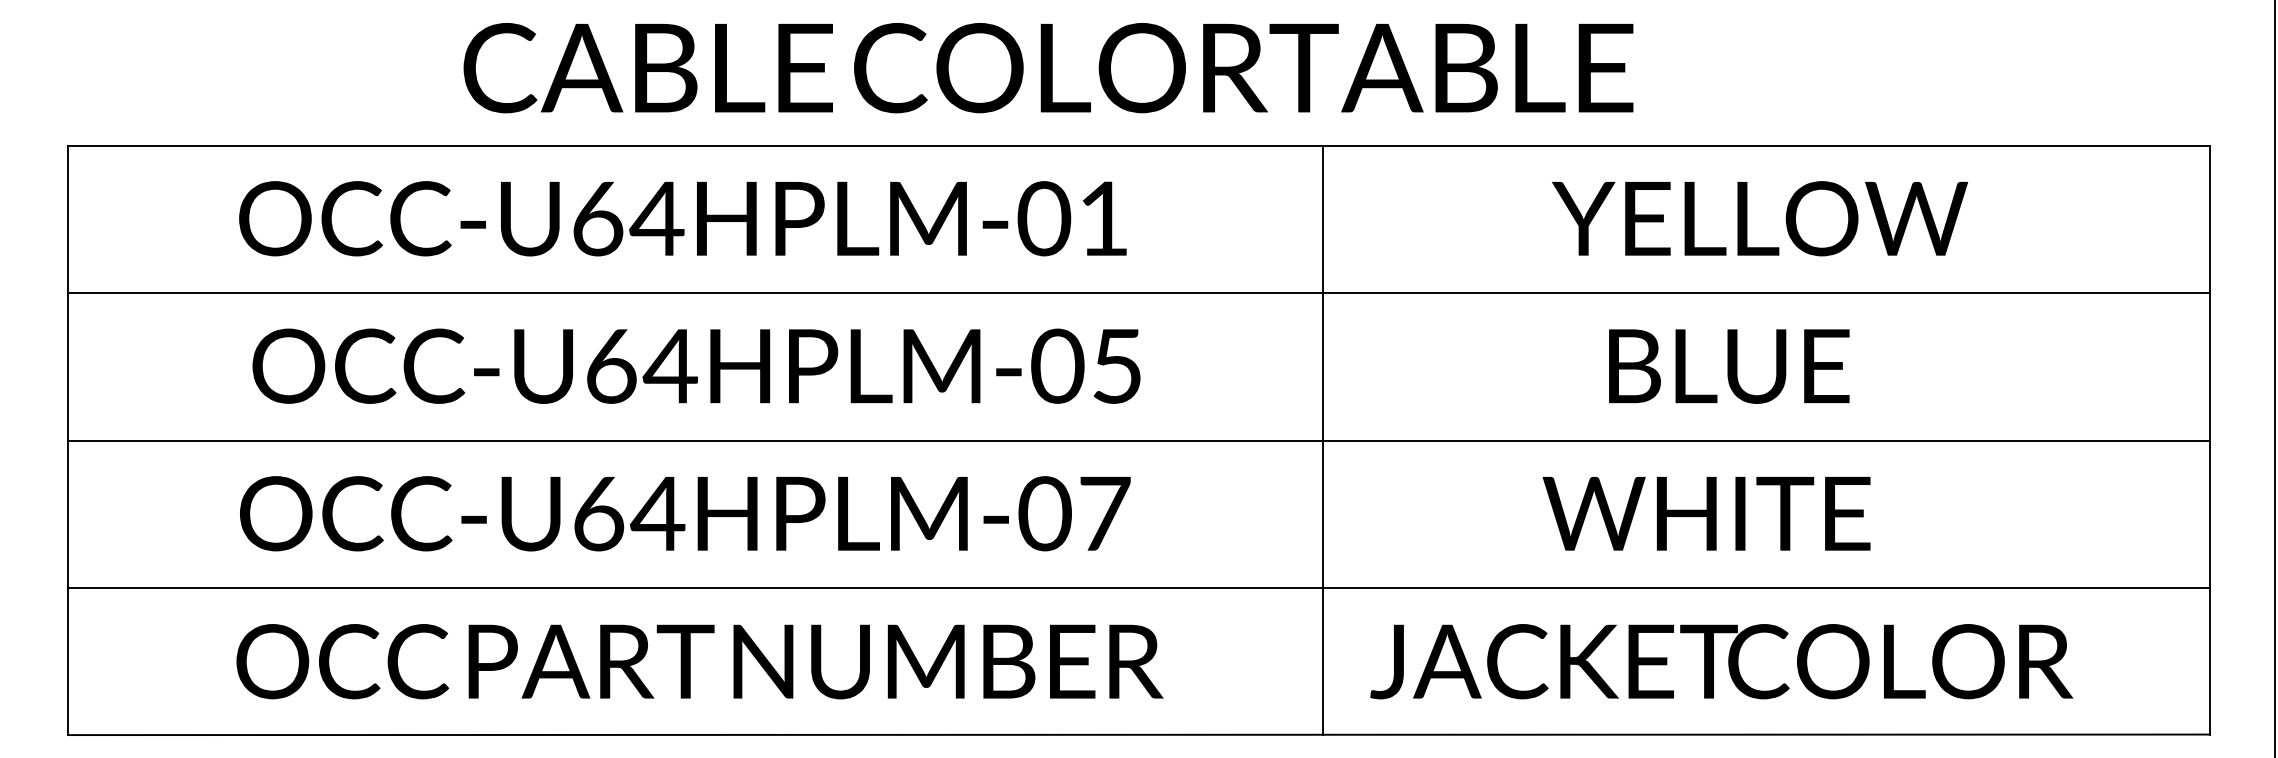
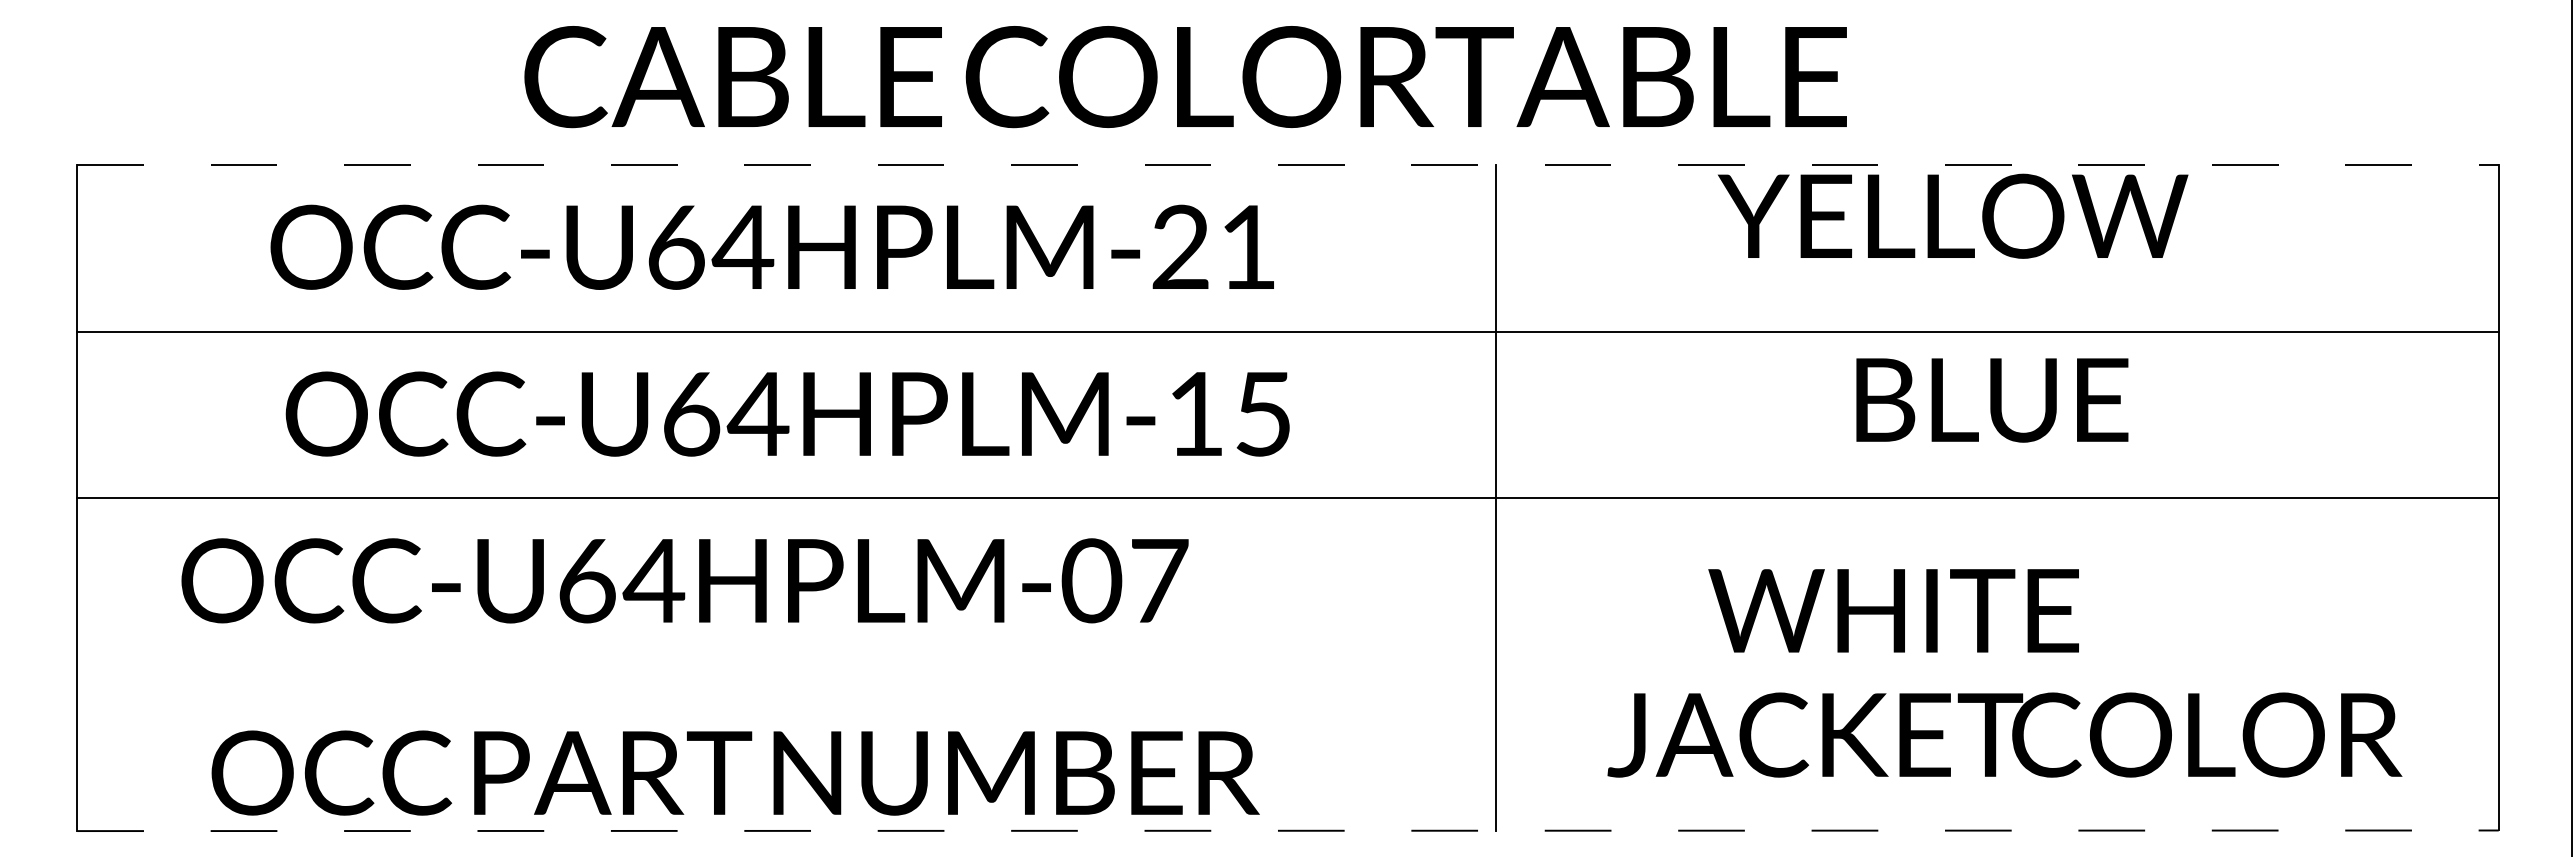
line: (1138, 145) -> (1287, 164), solid -> dashed
text: (1043, 218) -> (1180, 247), OCC-U64HPLM-01 -> OCC-U64HPLM-21
text: (1760, 218) -> (1953, 215), moved
text: (1058, 365) -> (1196, 413), OCC-U64HPLM-05 -> OCC-U64HPLM-15
text: (1729, 366) -> (1992, 400), moved
text: (684, 513) -> (684, 580), moved
text: (1706, 513) -> (1893, 610), moved
line: (1138, 588) -> (1287, 665), removed
text: (699, 661) -> (735, 772), moved
text: (1721, 661) -> (2004, 734), moved
line: (1138, 734) -> (1287, 830), solid -> dashed

